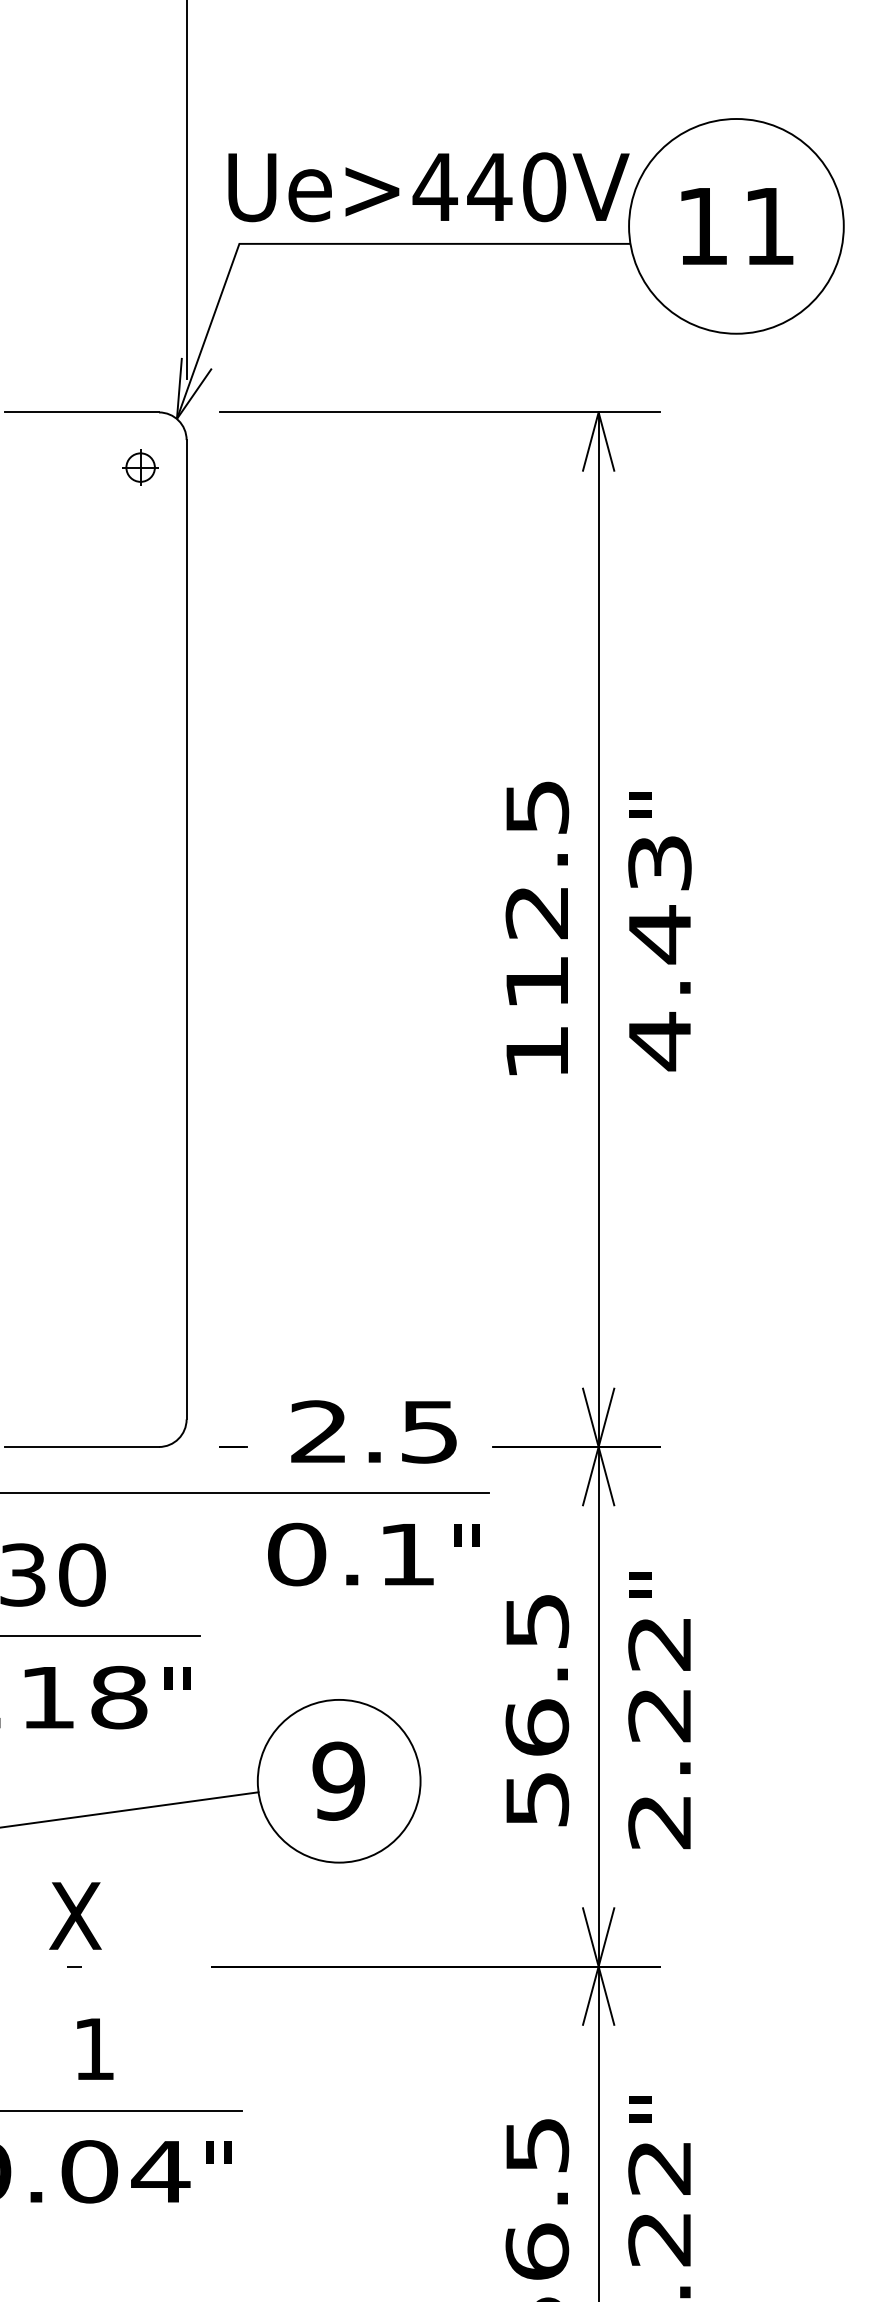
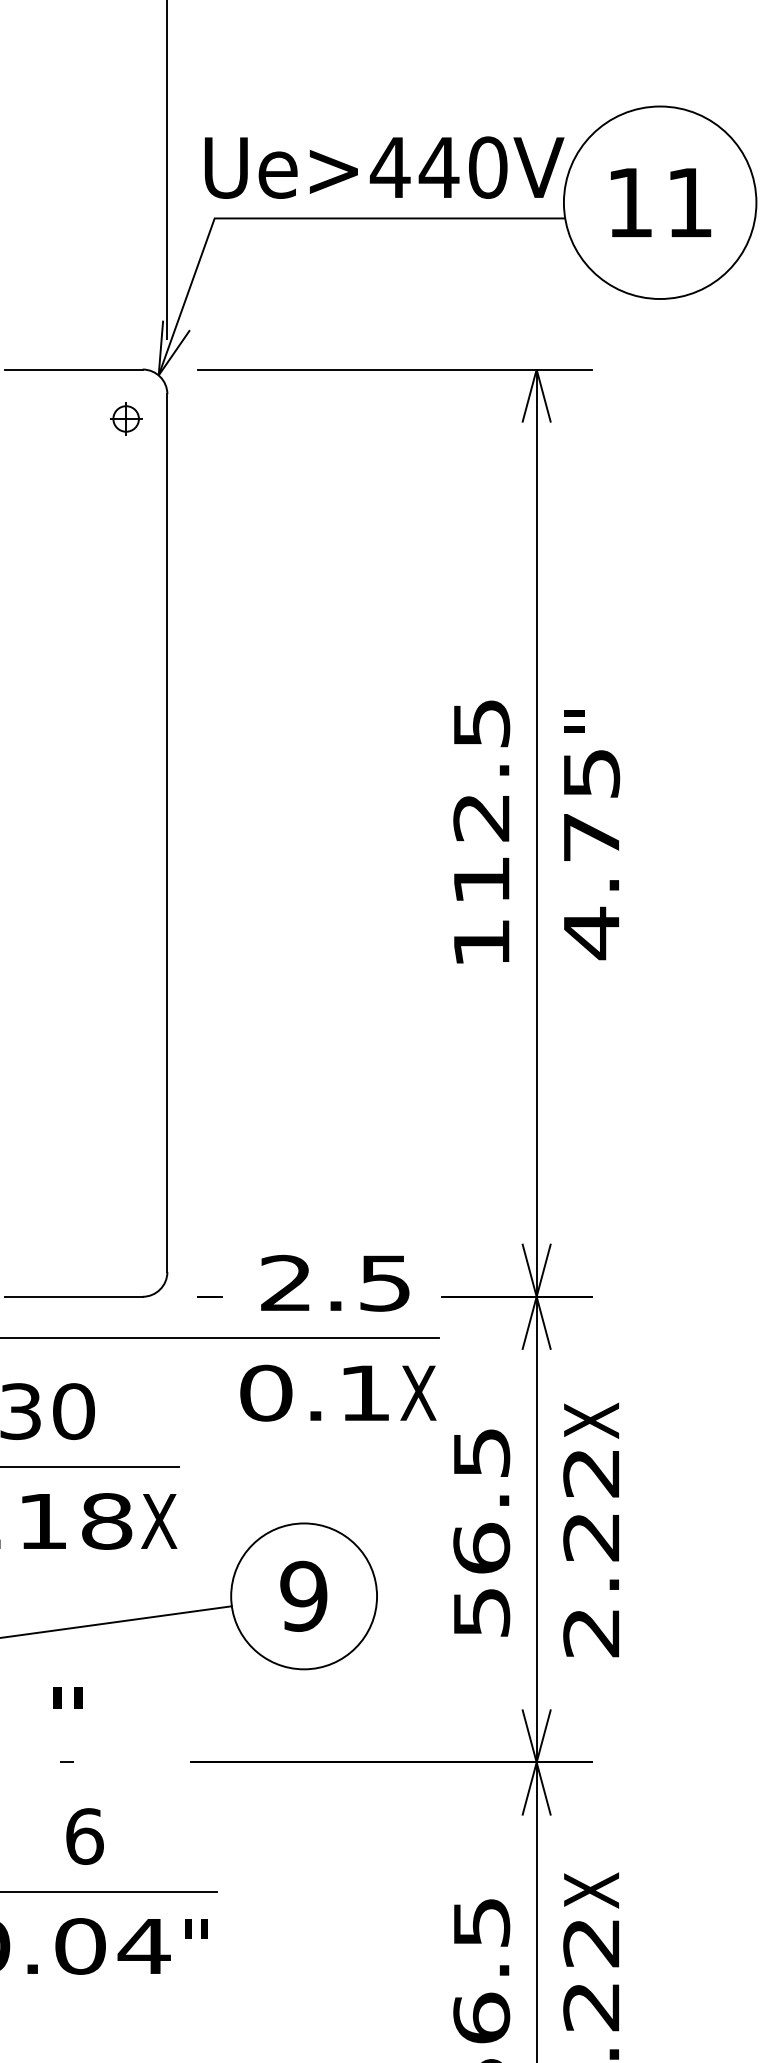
text: (659, 899) -> (591, 806), 4.43 -> 4.75
text: (466, 1553) -> (418, 1392), " -> X
text: (659, 1585) -> (591, 1420), " -> X
text: (177, 1697) -> (159, 1521), " -> X
text: (75, 1916) -> (67, 1717), X -> "
text: (94, 2049) -> (84, 1836), 1 -> 6
text: (659, 2109) -> (591, 1890), " -> X

